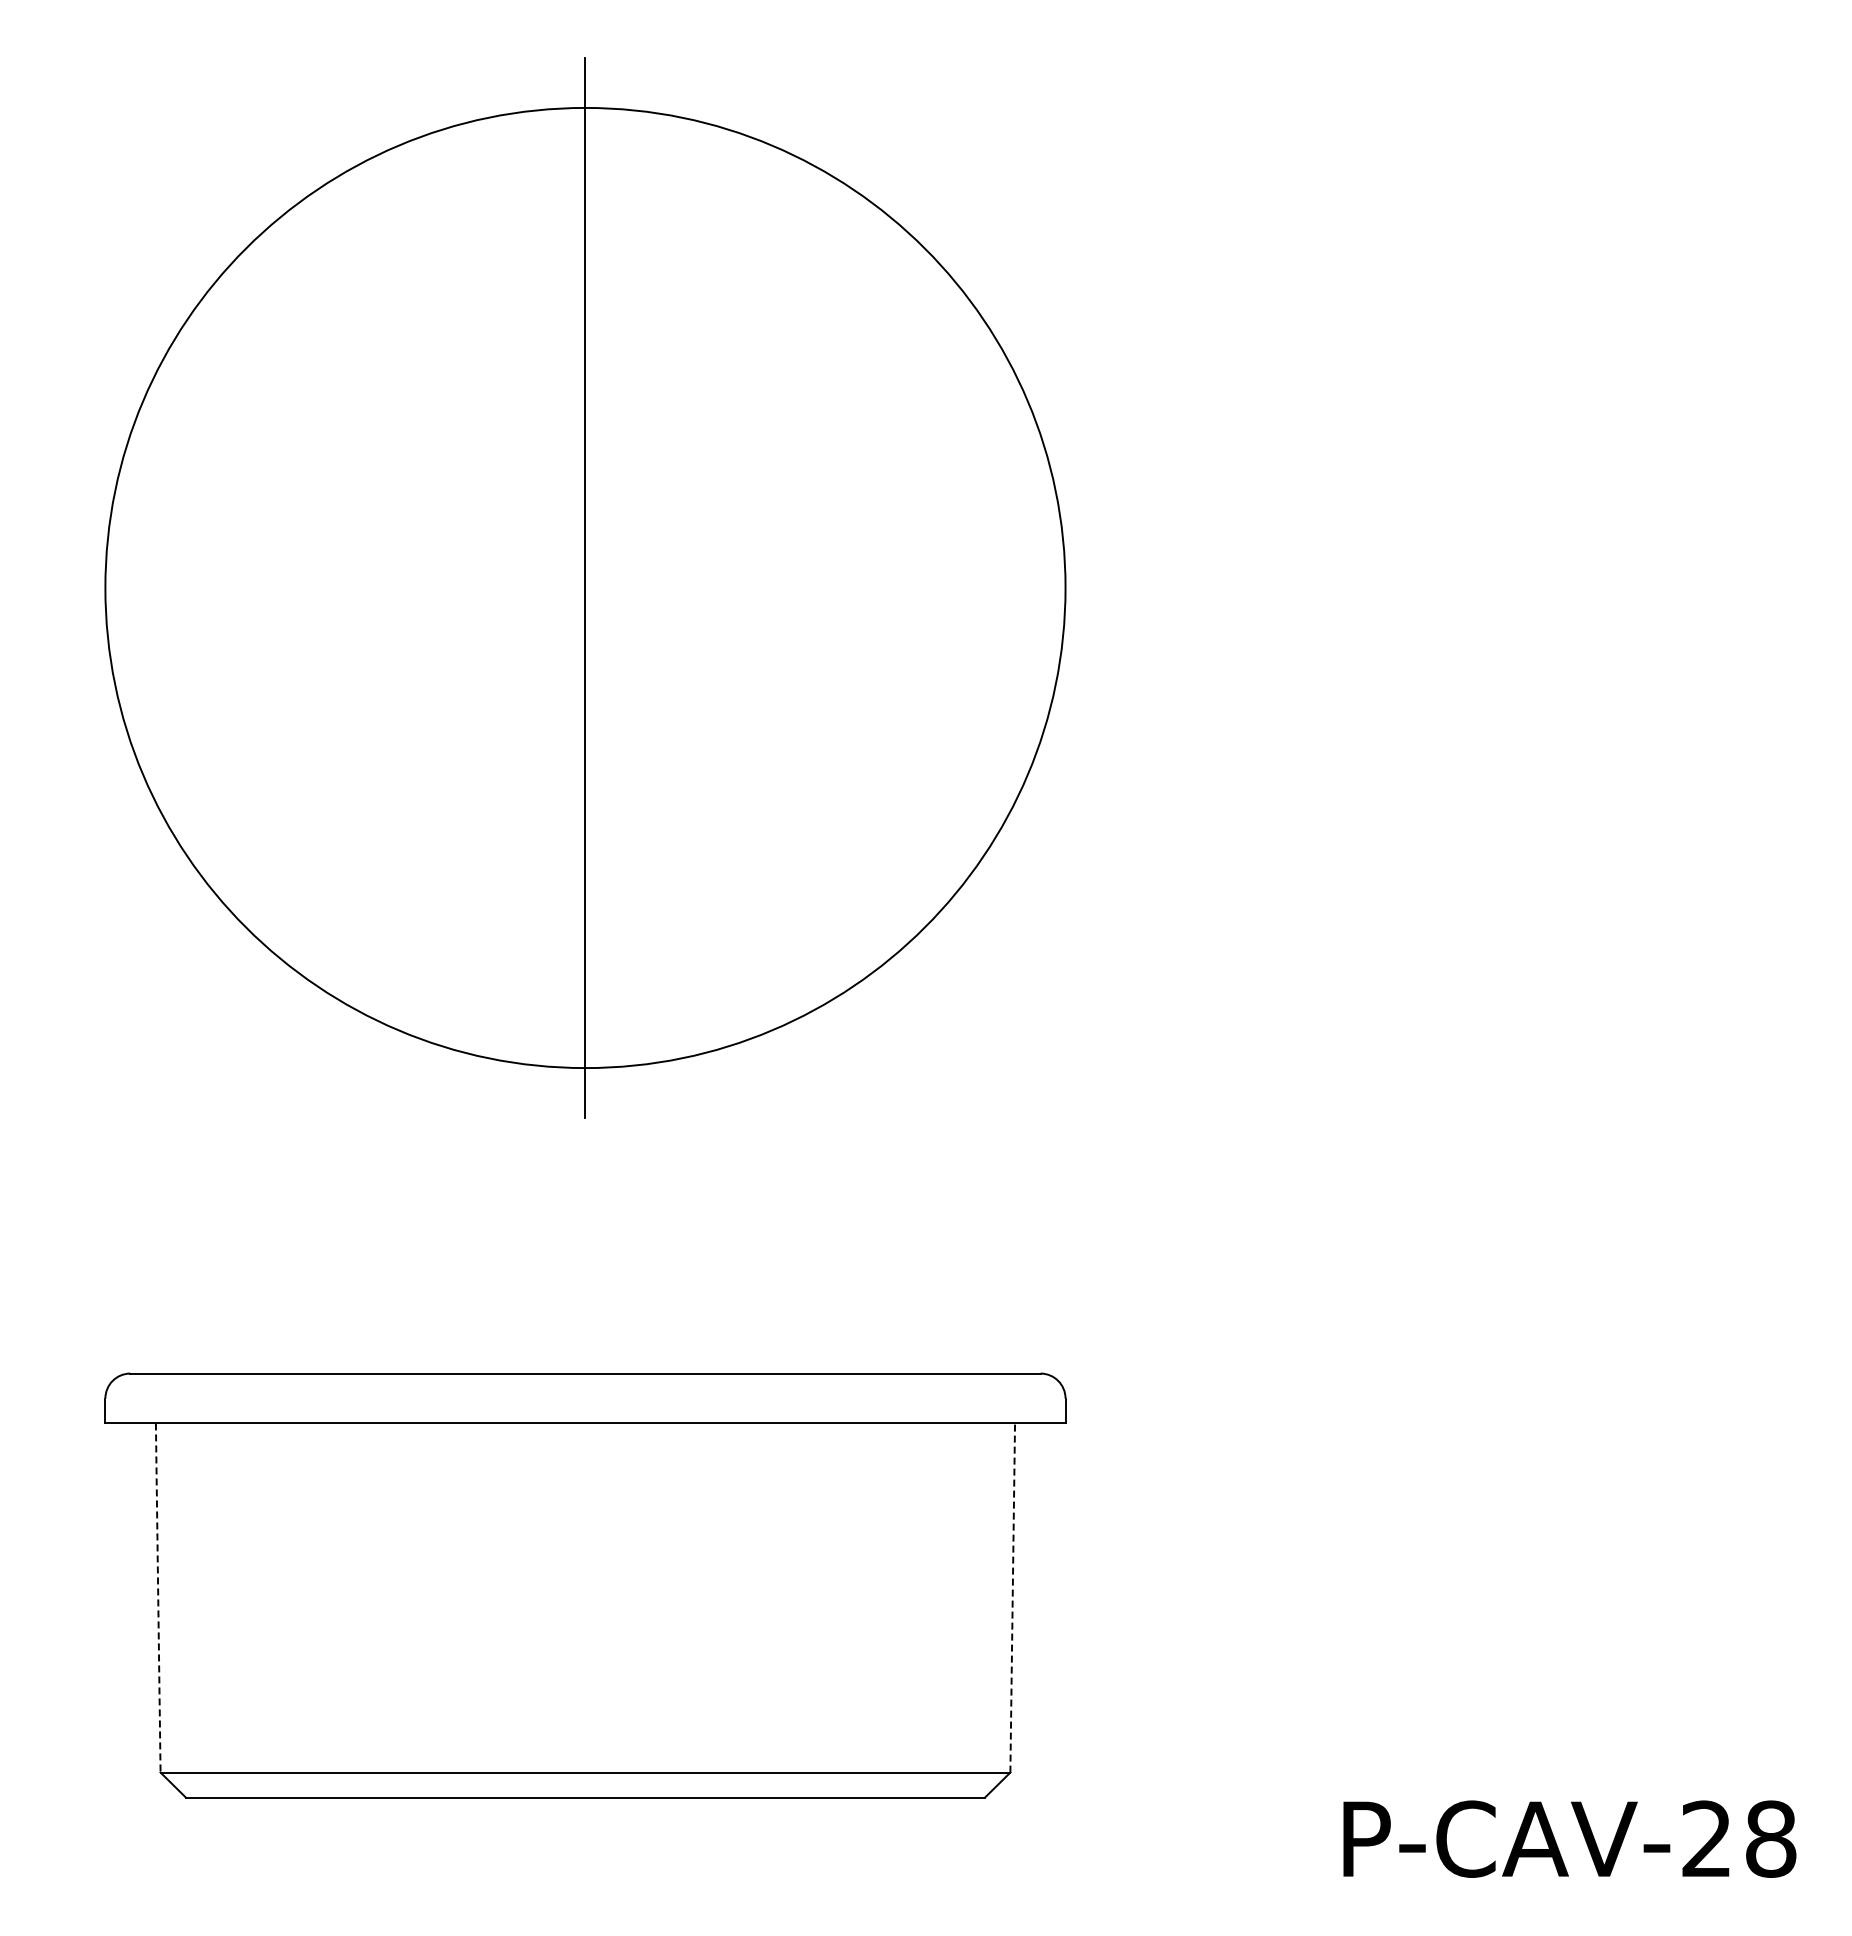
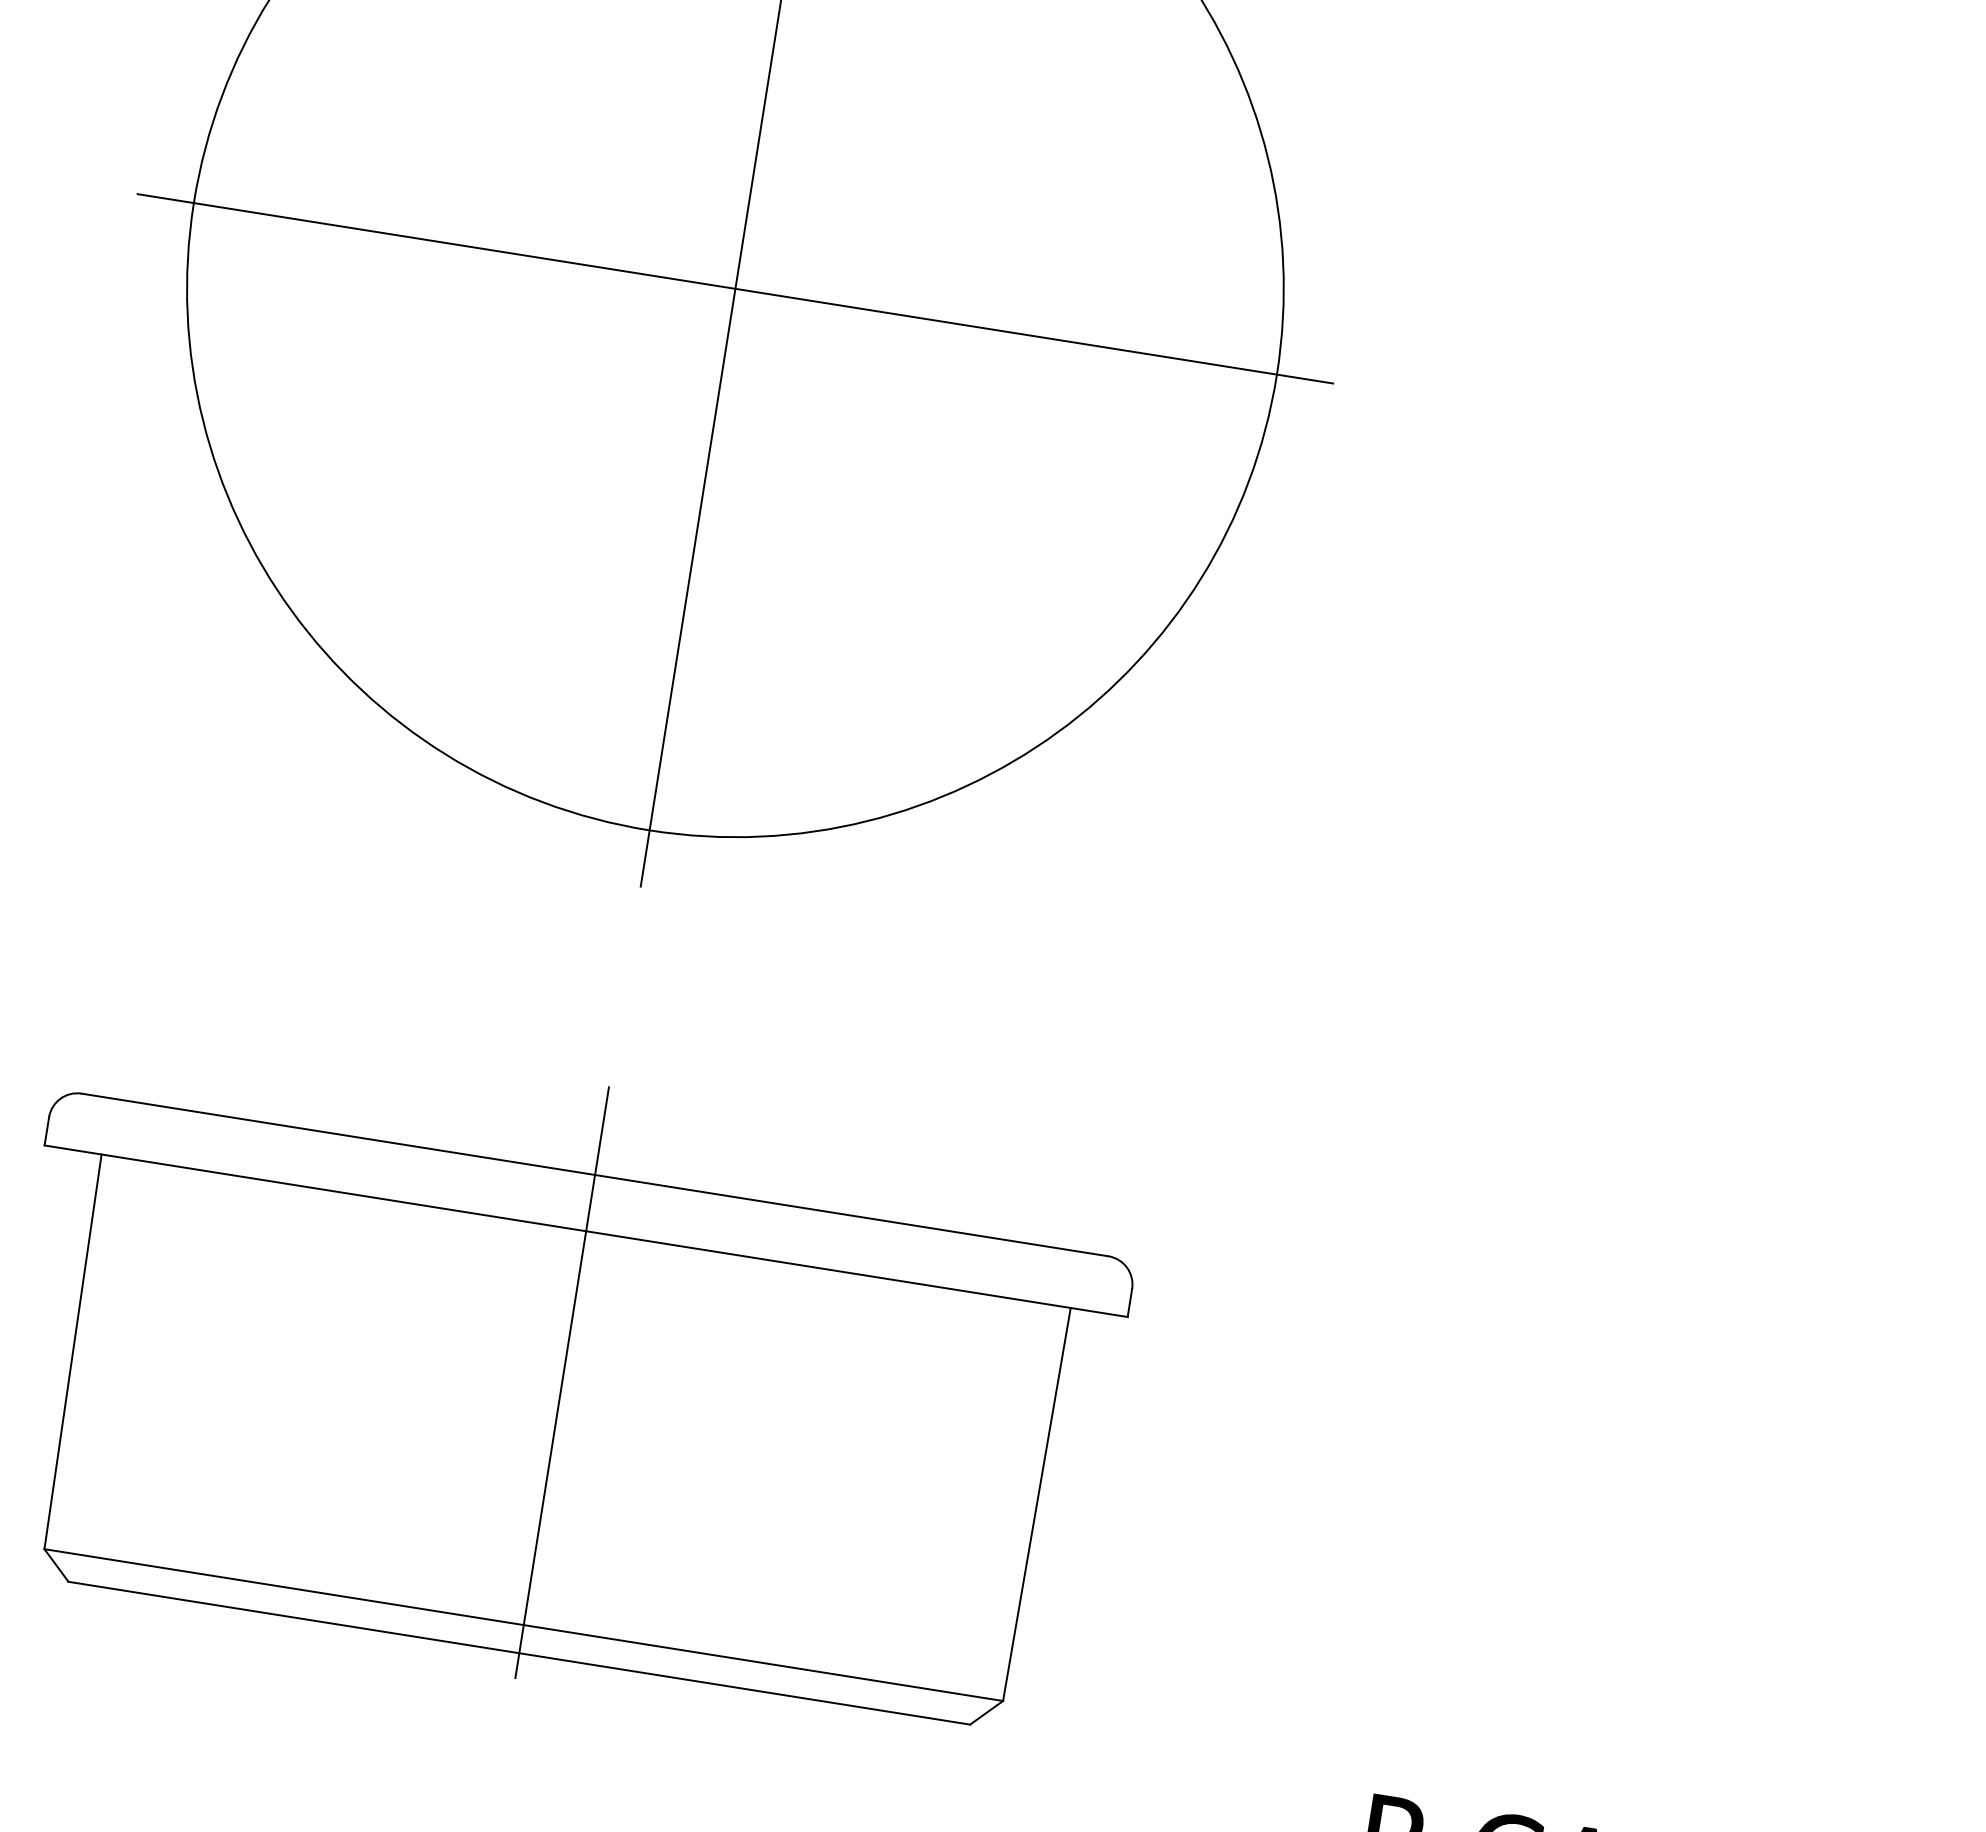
line: (585, 588) -> (735, 289), added
line: (585, 1557) -> (562, 1382), added
line: (158, 1598) -> (73, 1352), dashed -> solid
line: (1012, 1598) -> (1036, 1505), dashed -> solid

